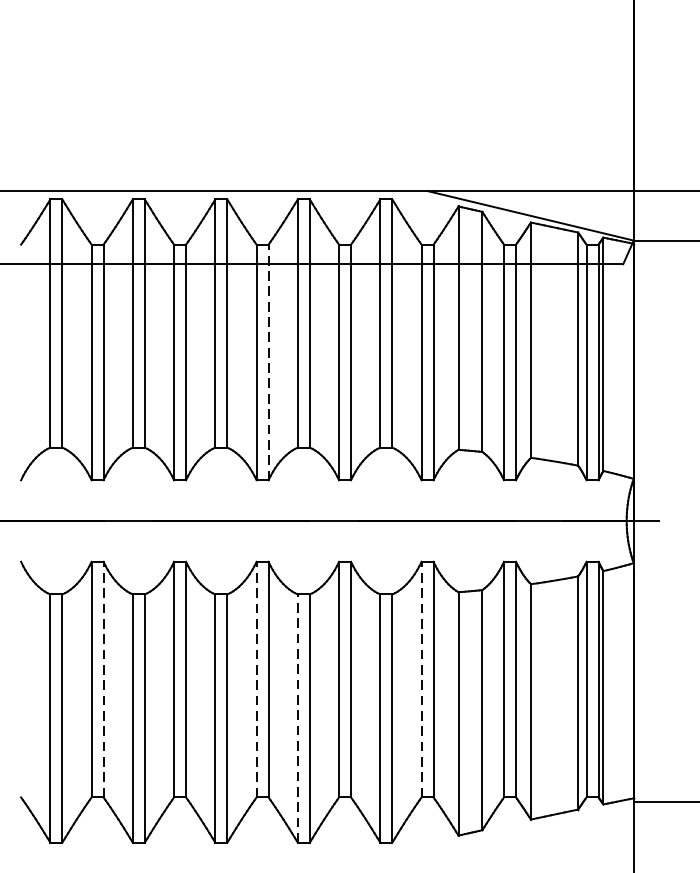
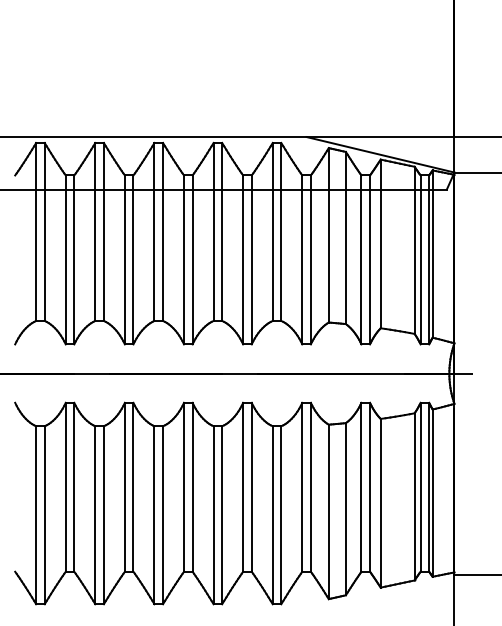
line: (268, 361) -> (192, 259), dashed -> solid
line: (103, 678) -> (74, 486), dashed -> solid
line: (257, 678) -> (184, 486), dashed -> solid
line: (421, 678) -> (302, 486), dashed -> solid
line: (297, 717) -> (213, 514), dashed -> solid

